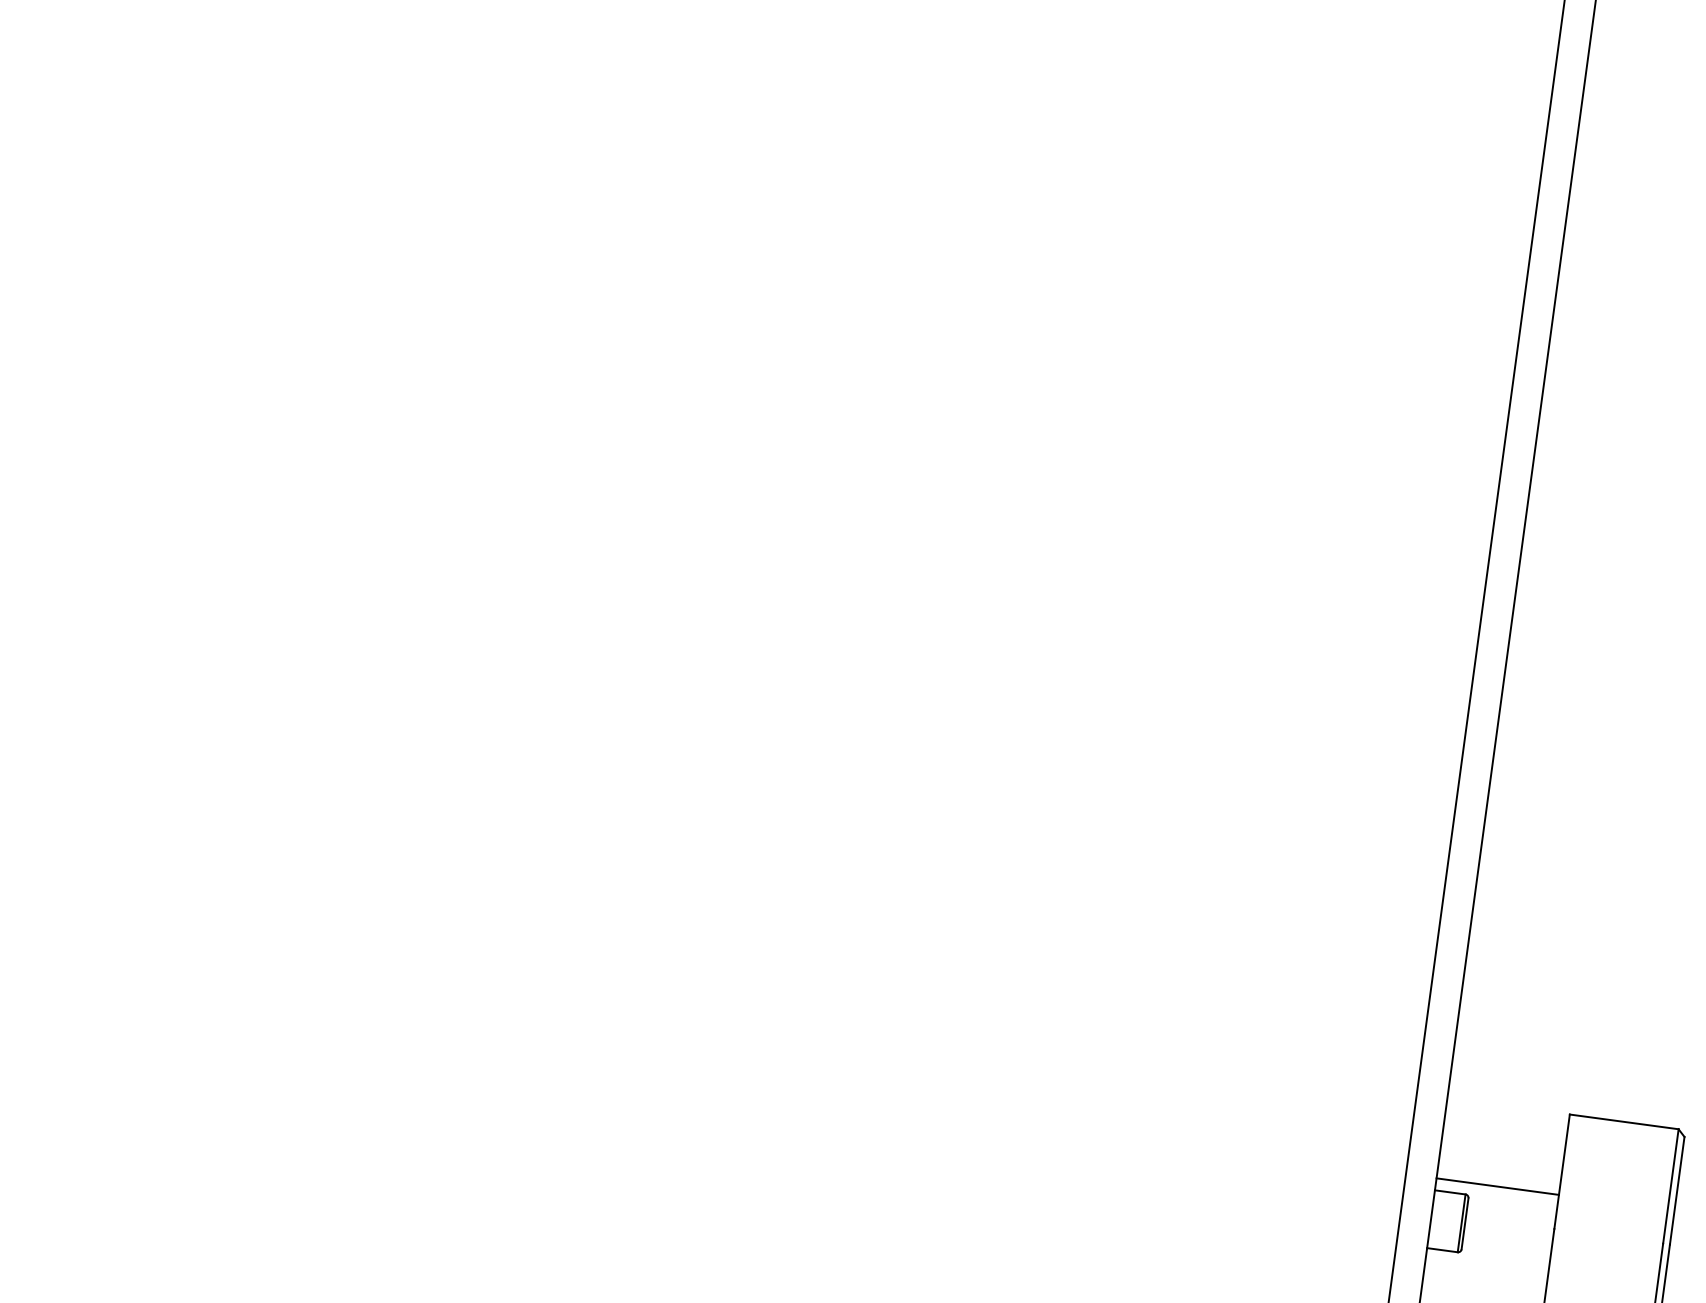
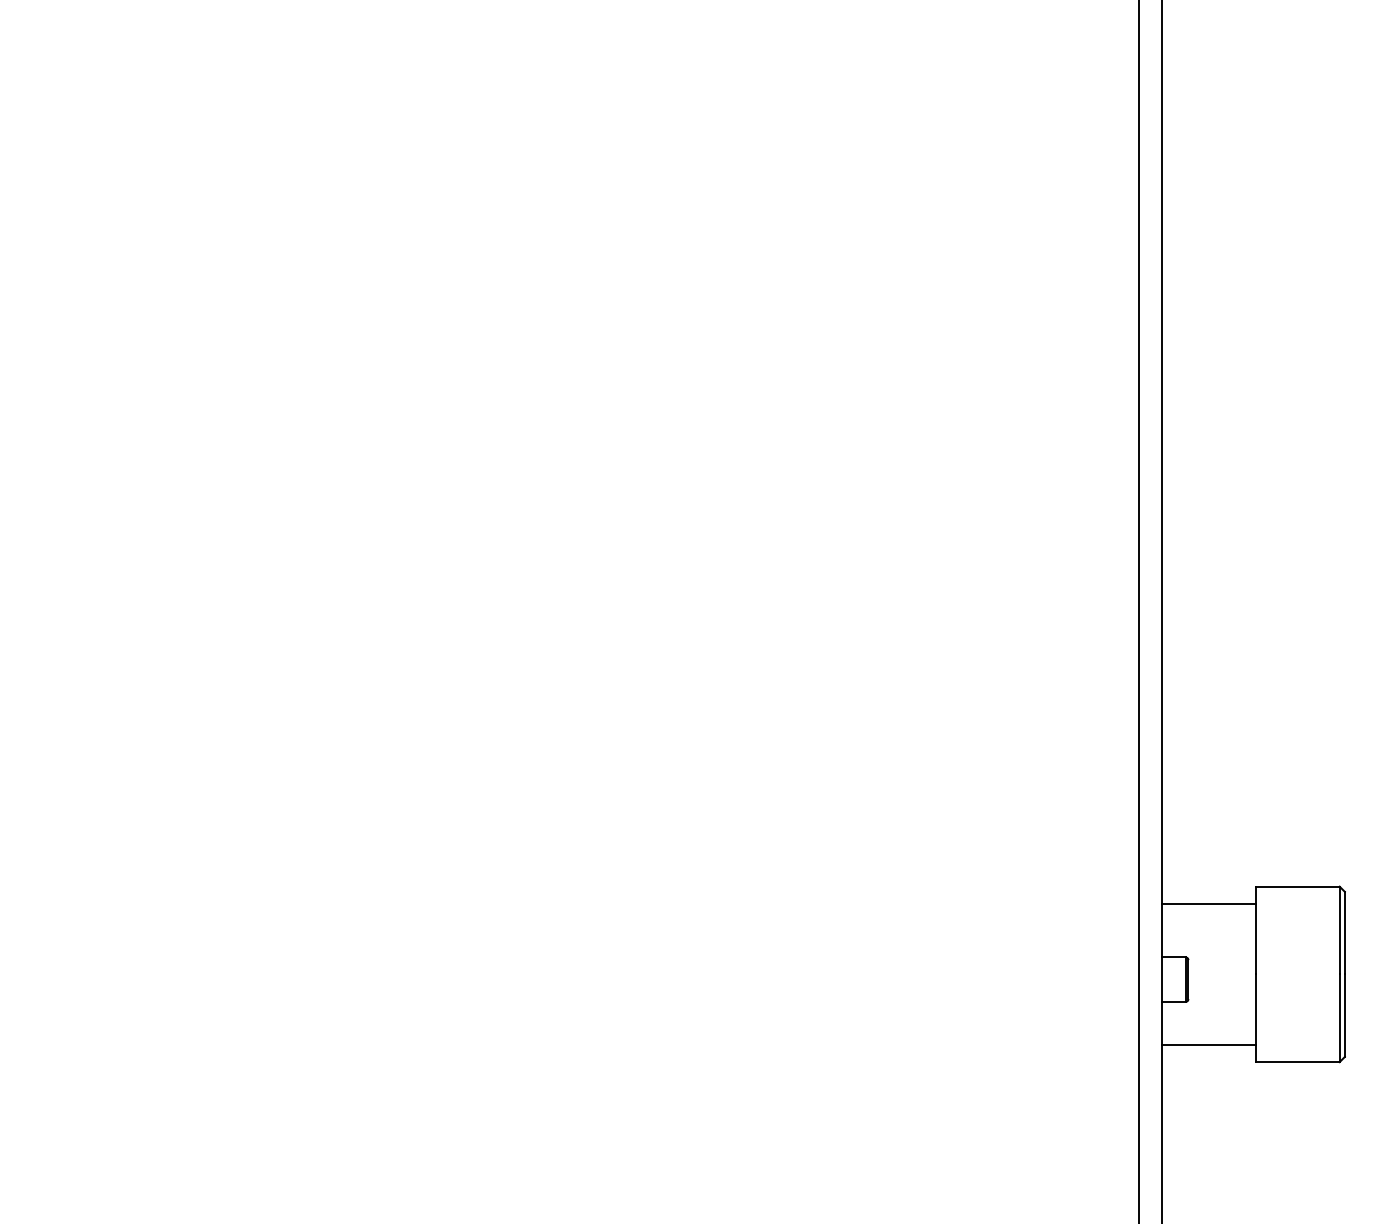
line: (1497, 1186) -> (1209, 904), moved

